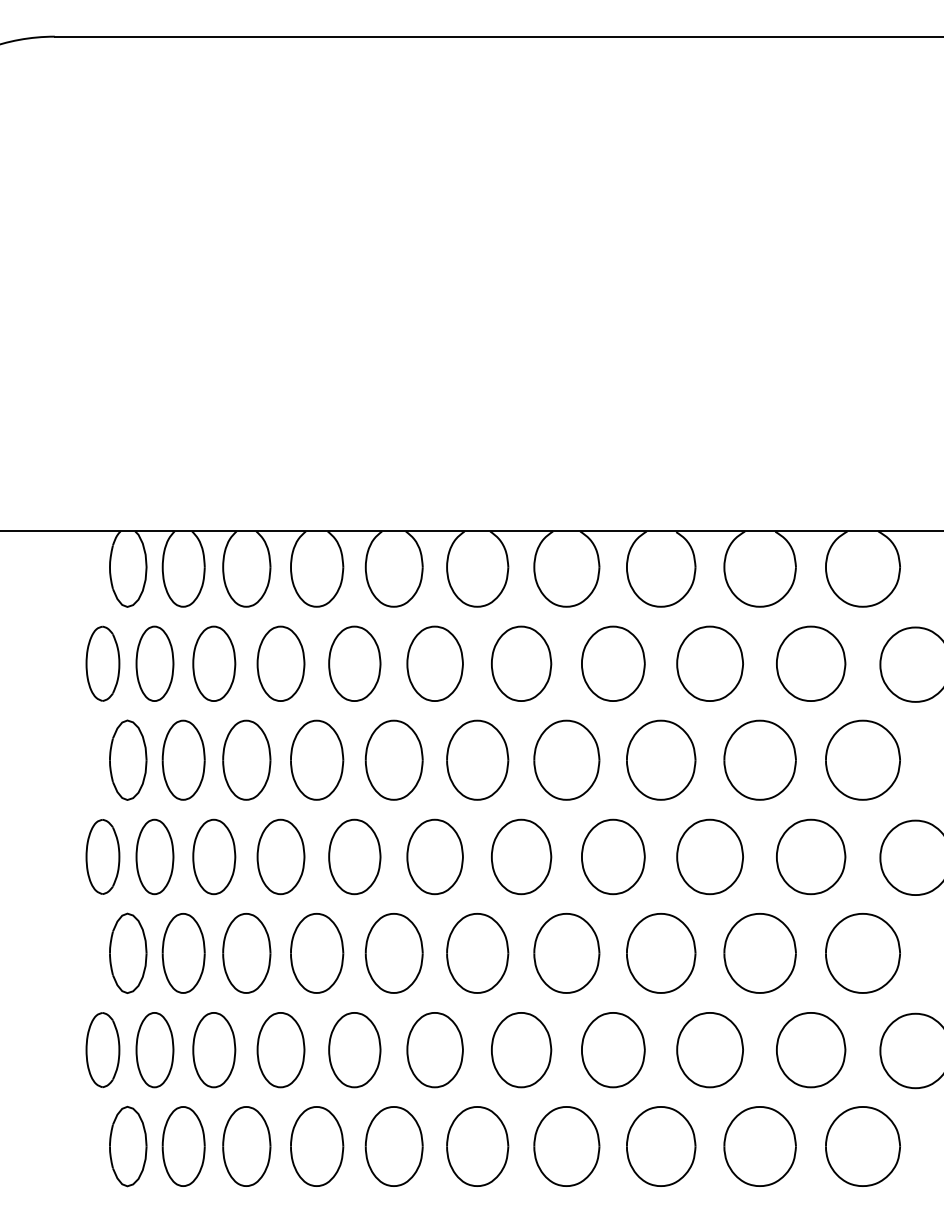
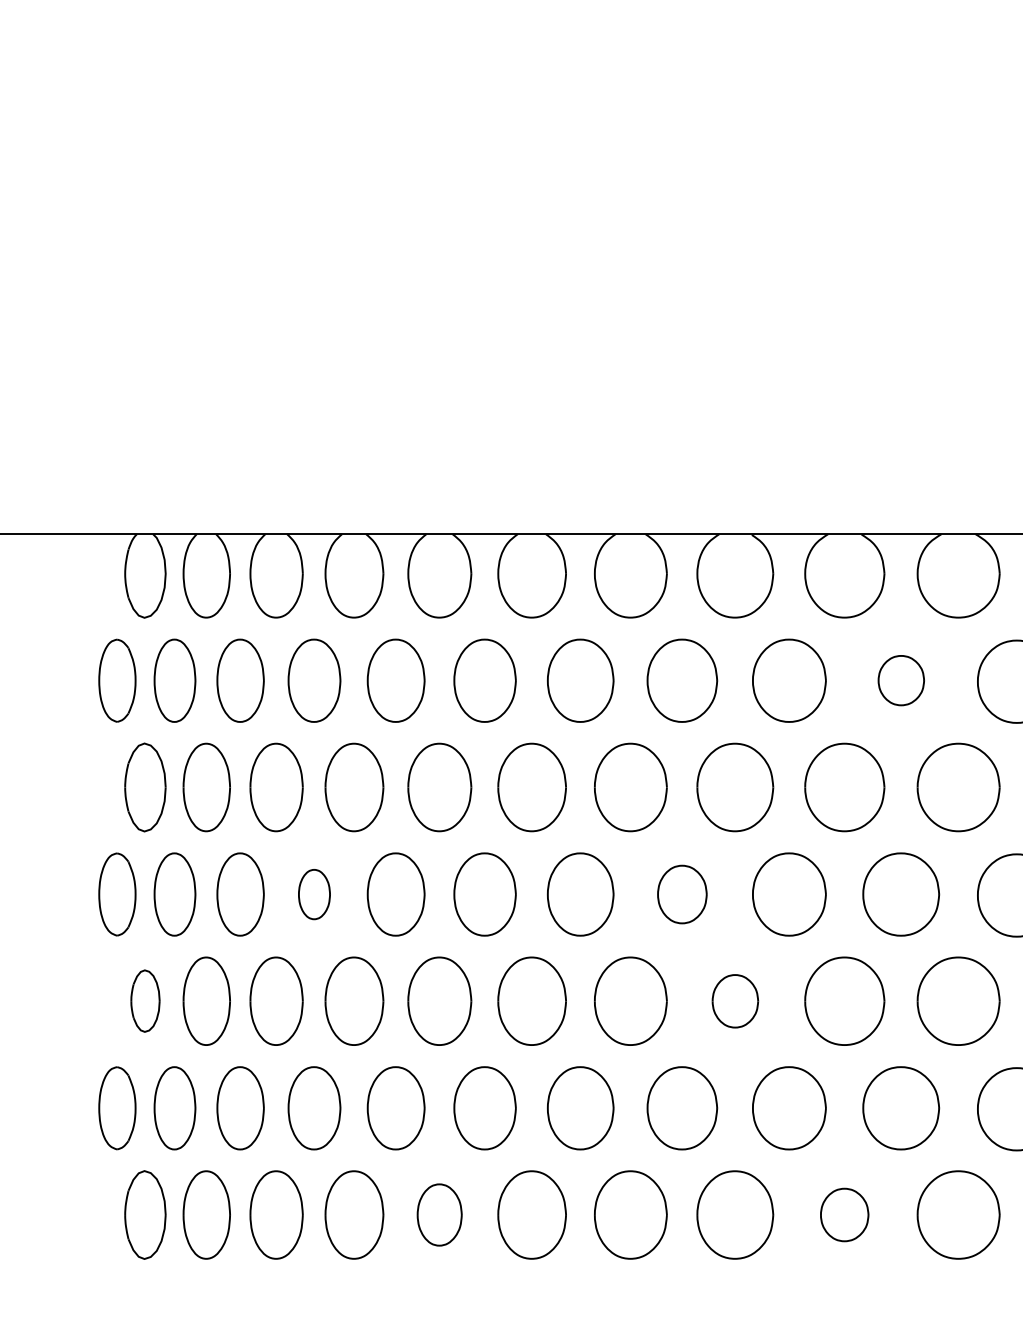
part: (811, 663) -> (901, 680), size x0.6
part: (280, 856) -> (313, 894), size x0.6
part: (613, 856) -> (682, 894), size x0.7
part: (128, 952) -> (145, 1000), size x0.7
part: (661, 953) -> (735, 1001), size x0.6
part: (393, 1146) -> (438, 1214), size x0.7
part: (759, 1146) -> (844, 1214), size x0.6

